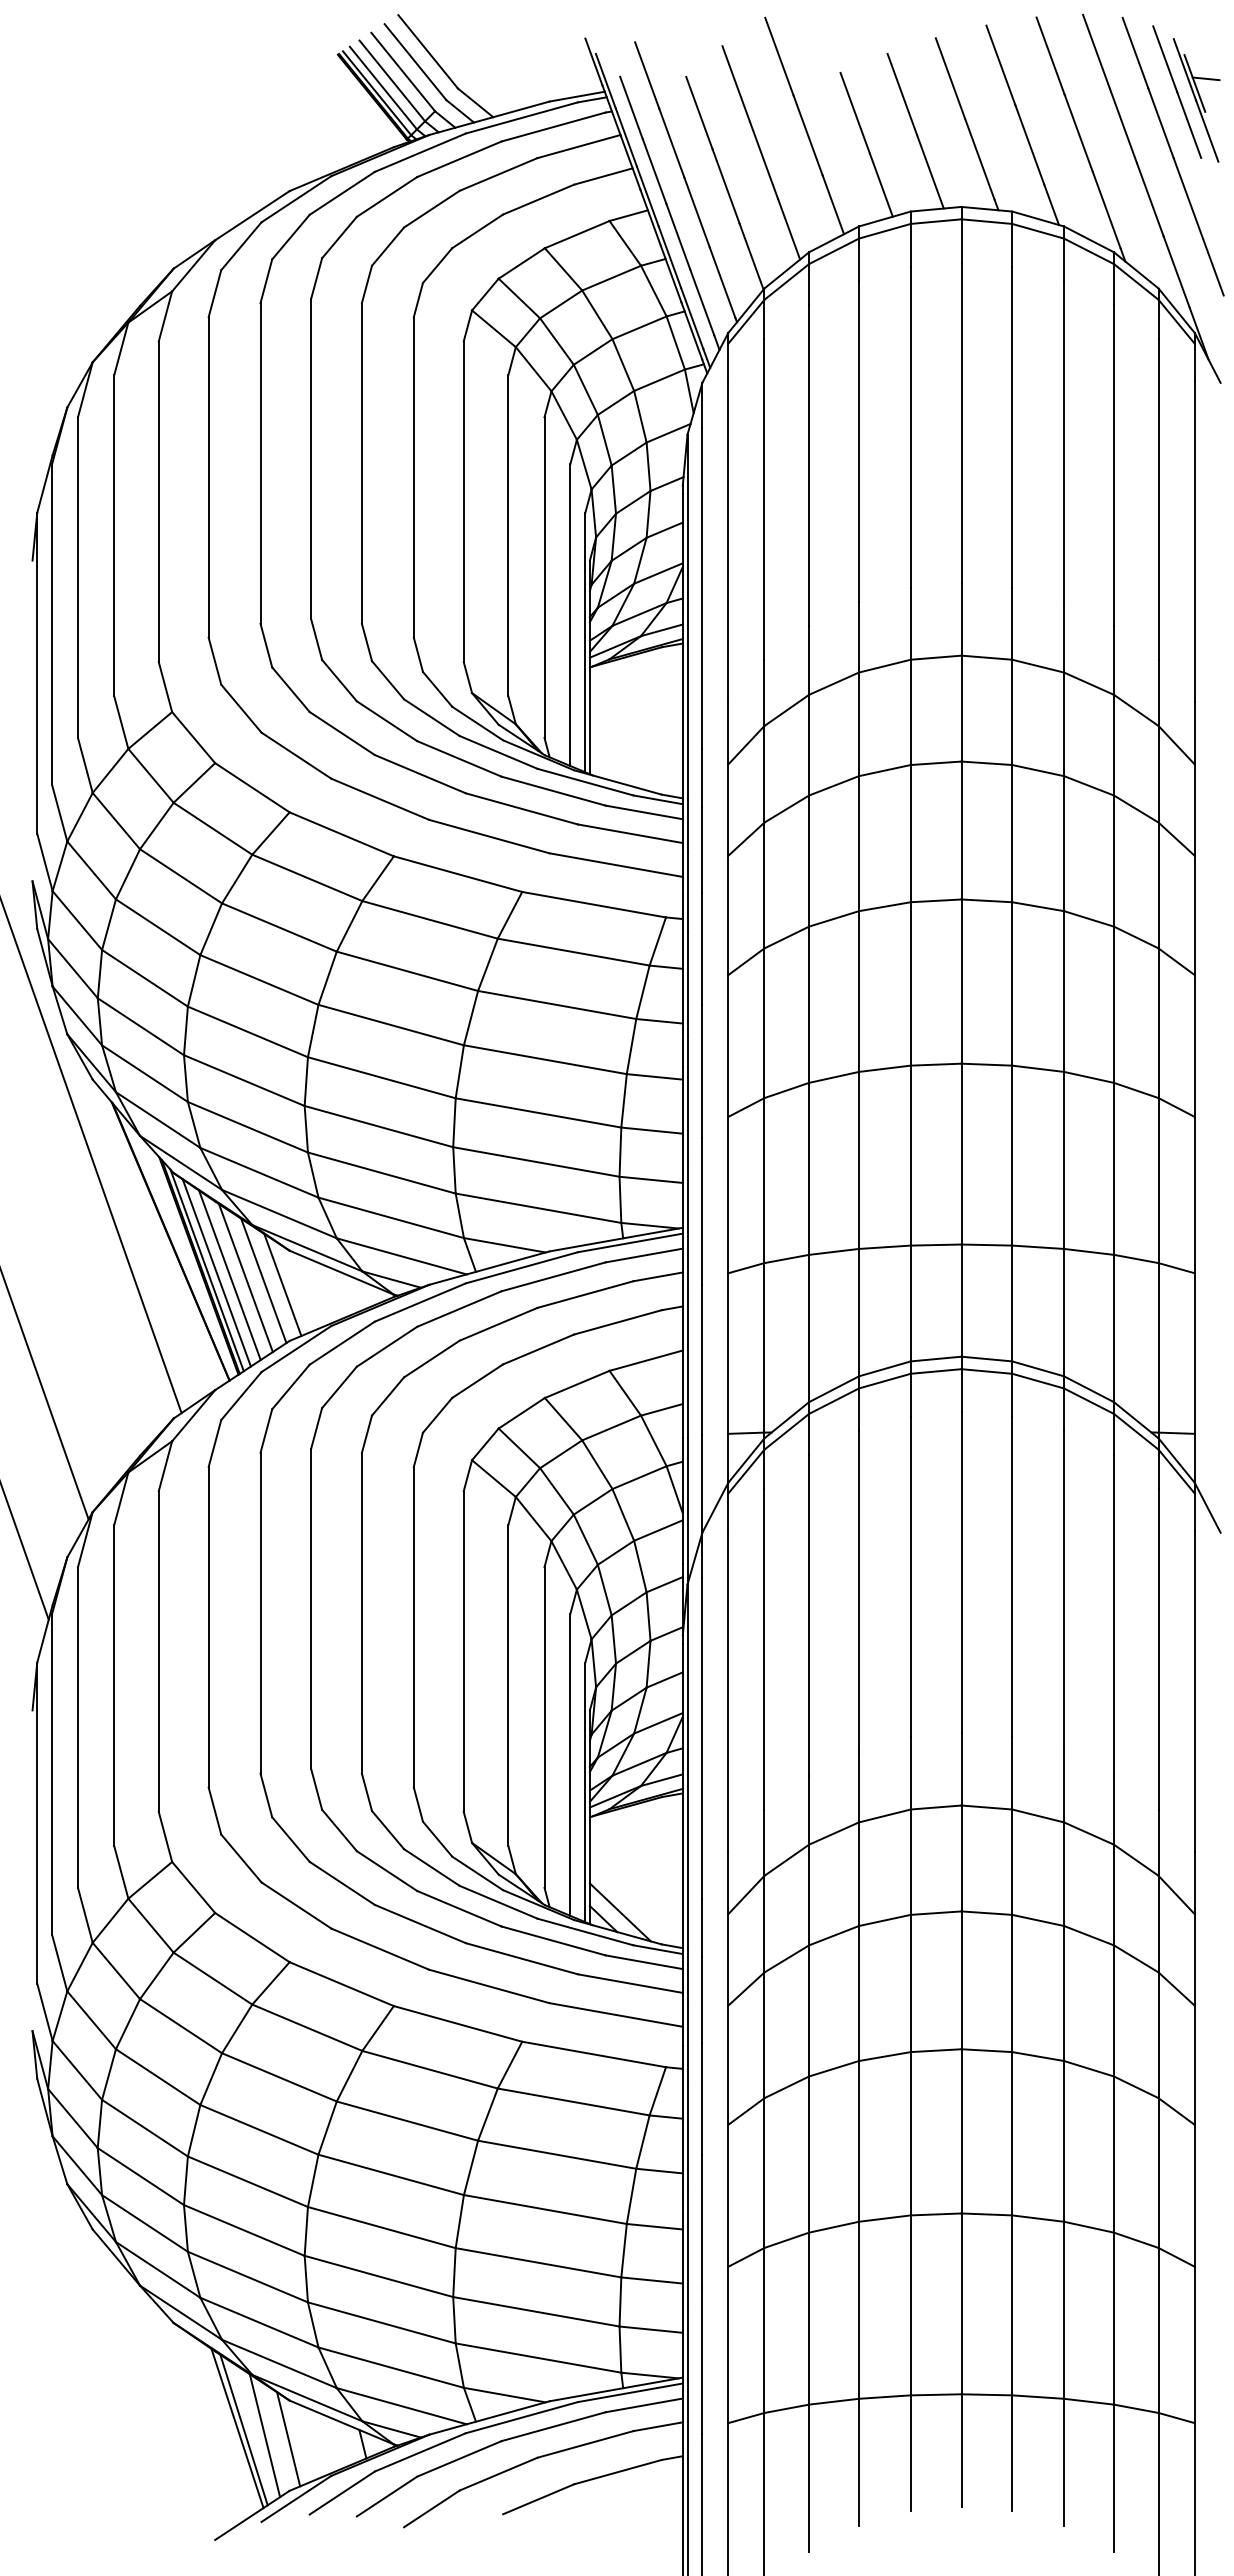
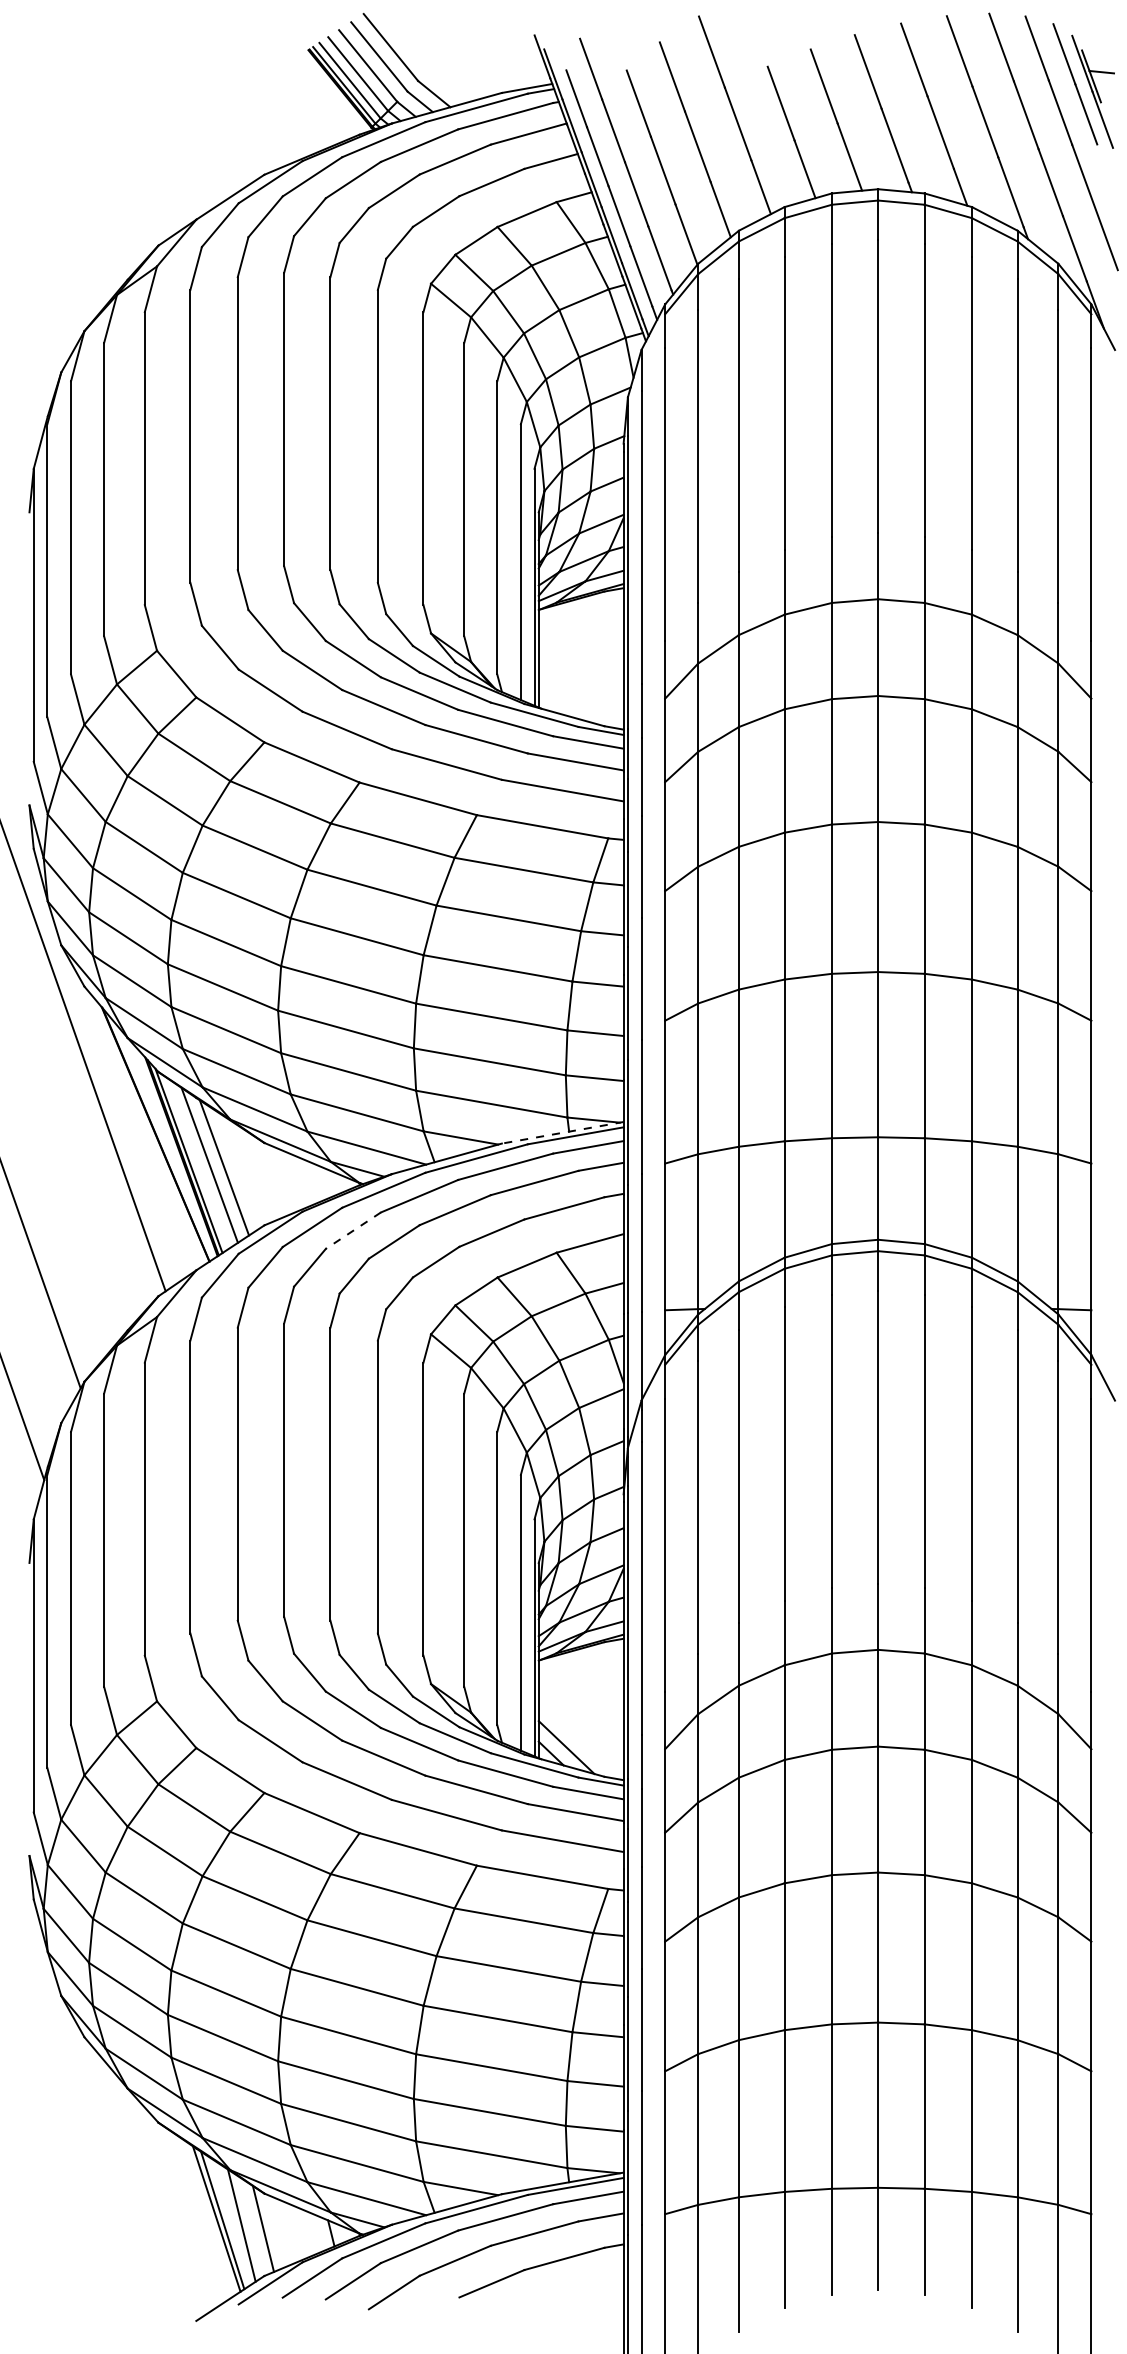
line: (616, 1239) -> (563, 1132), solid -> dashed
line: (216, 1272) -> (197, 1162), removed
line: (263, 1280) -> (240, 1170), removed
line: (282, 1285) -> (257, 1174), removed
line: (386, 1347) -> (352, 1231), solid -> dashed

